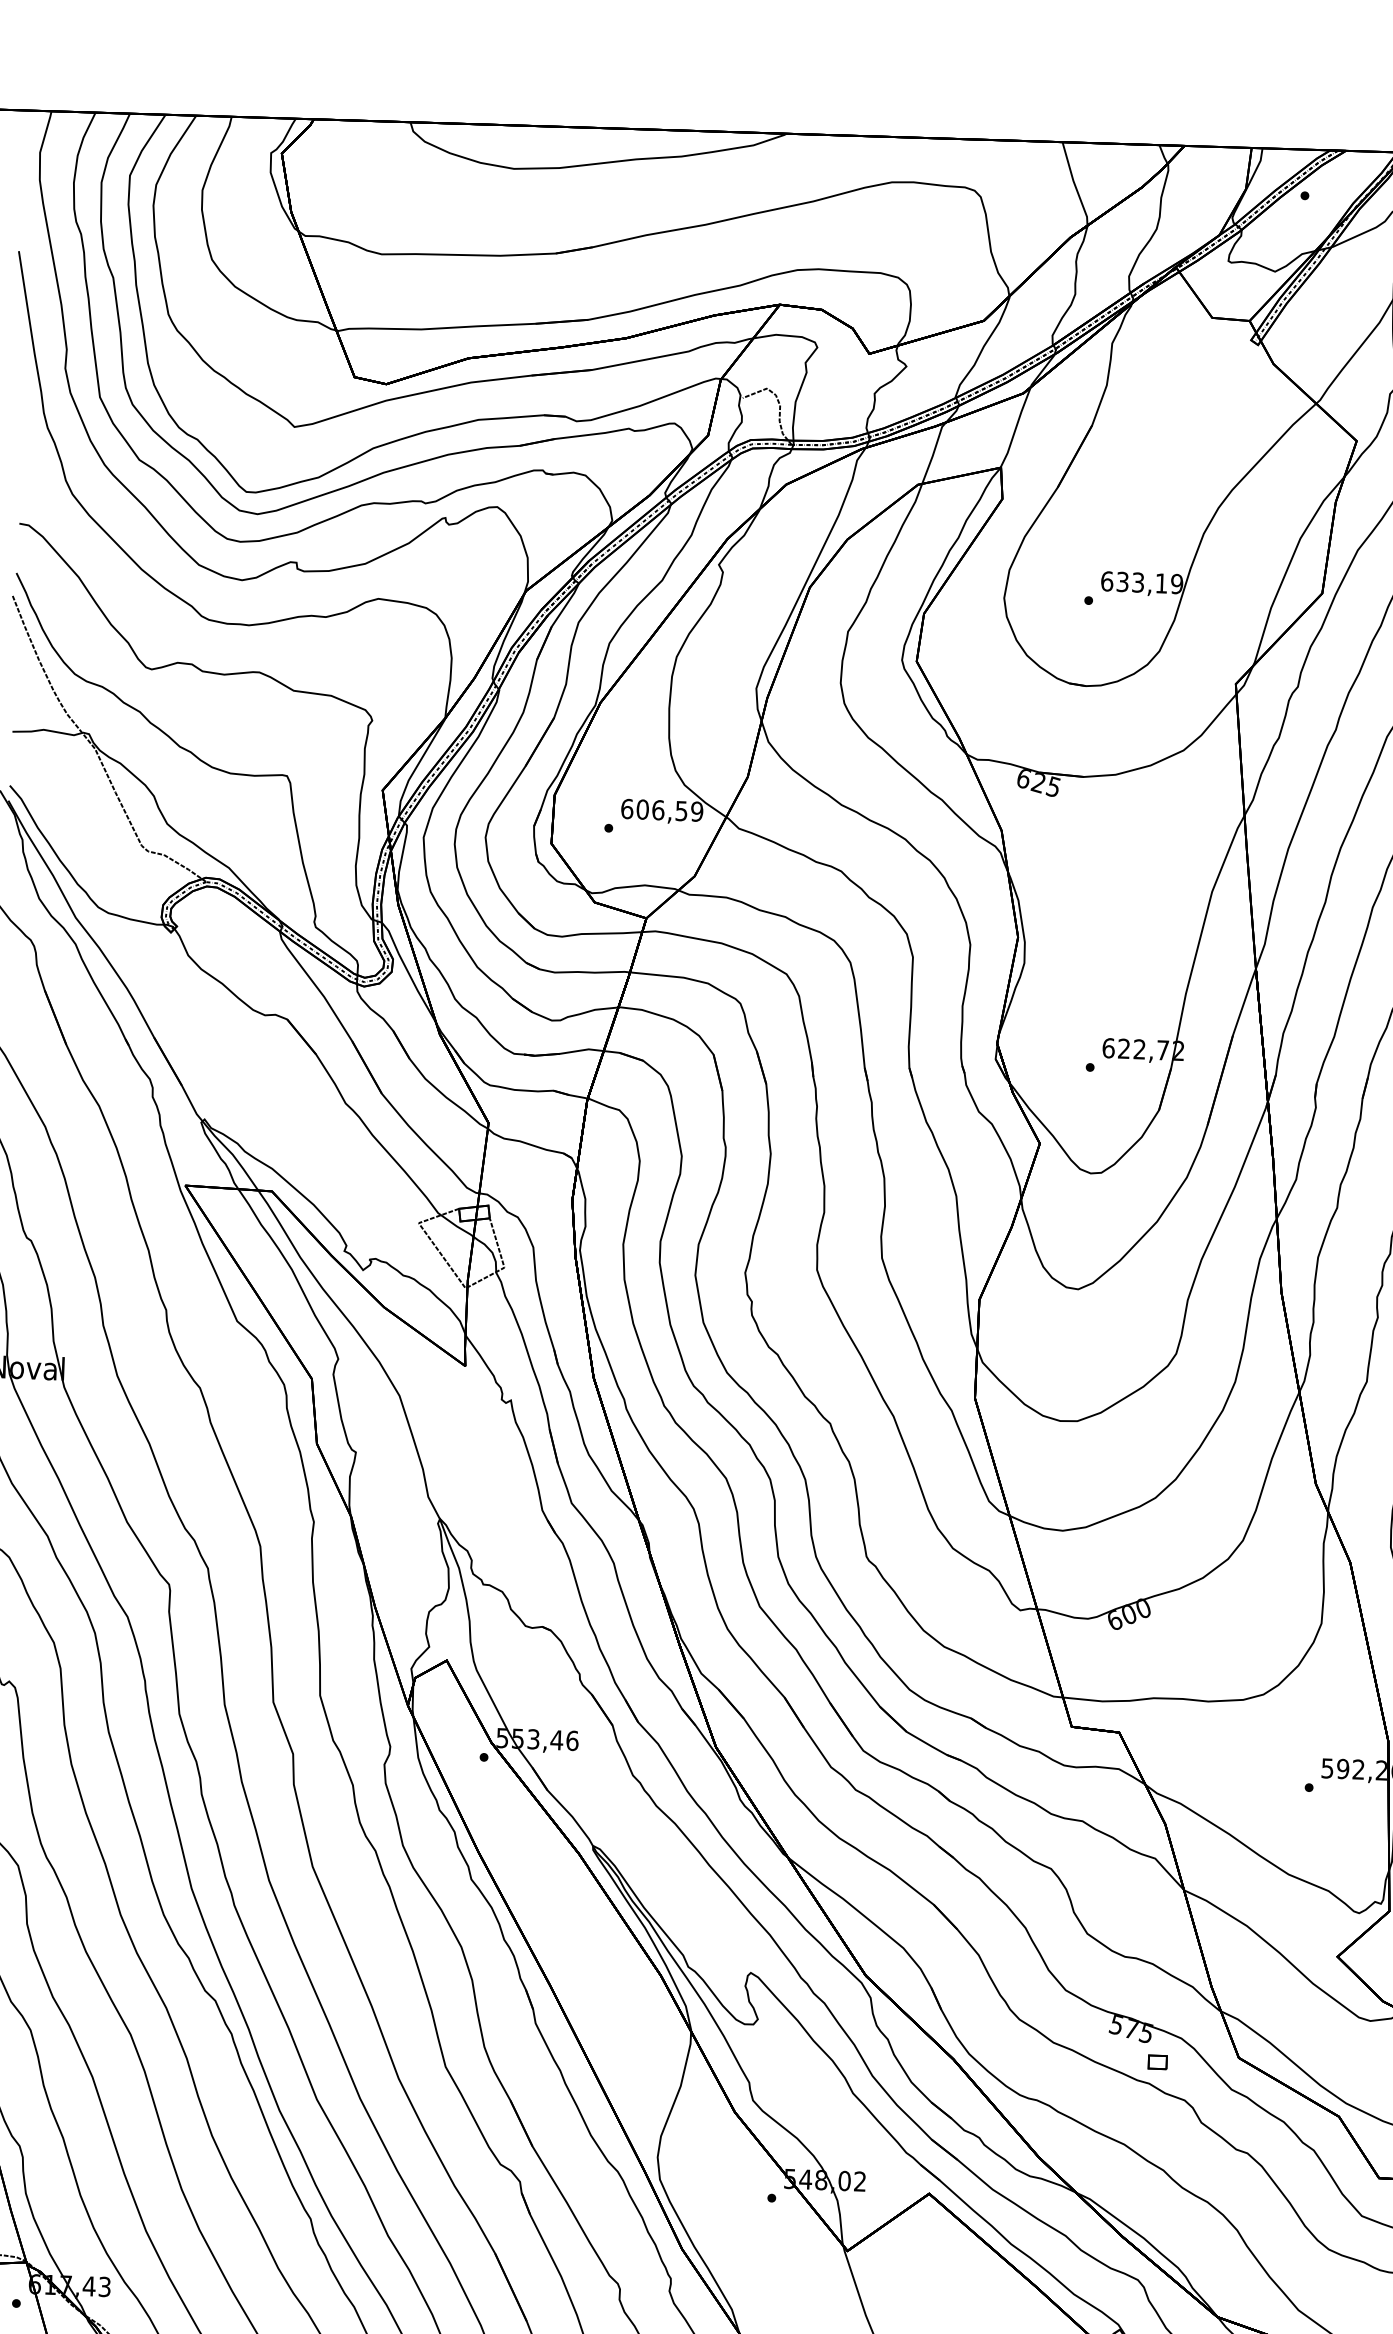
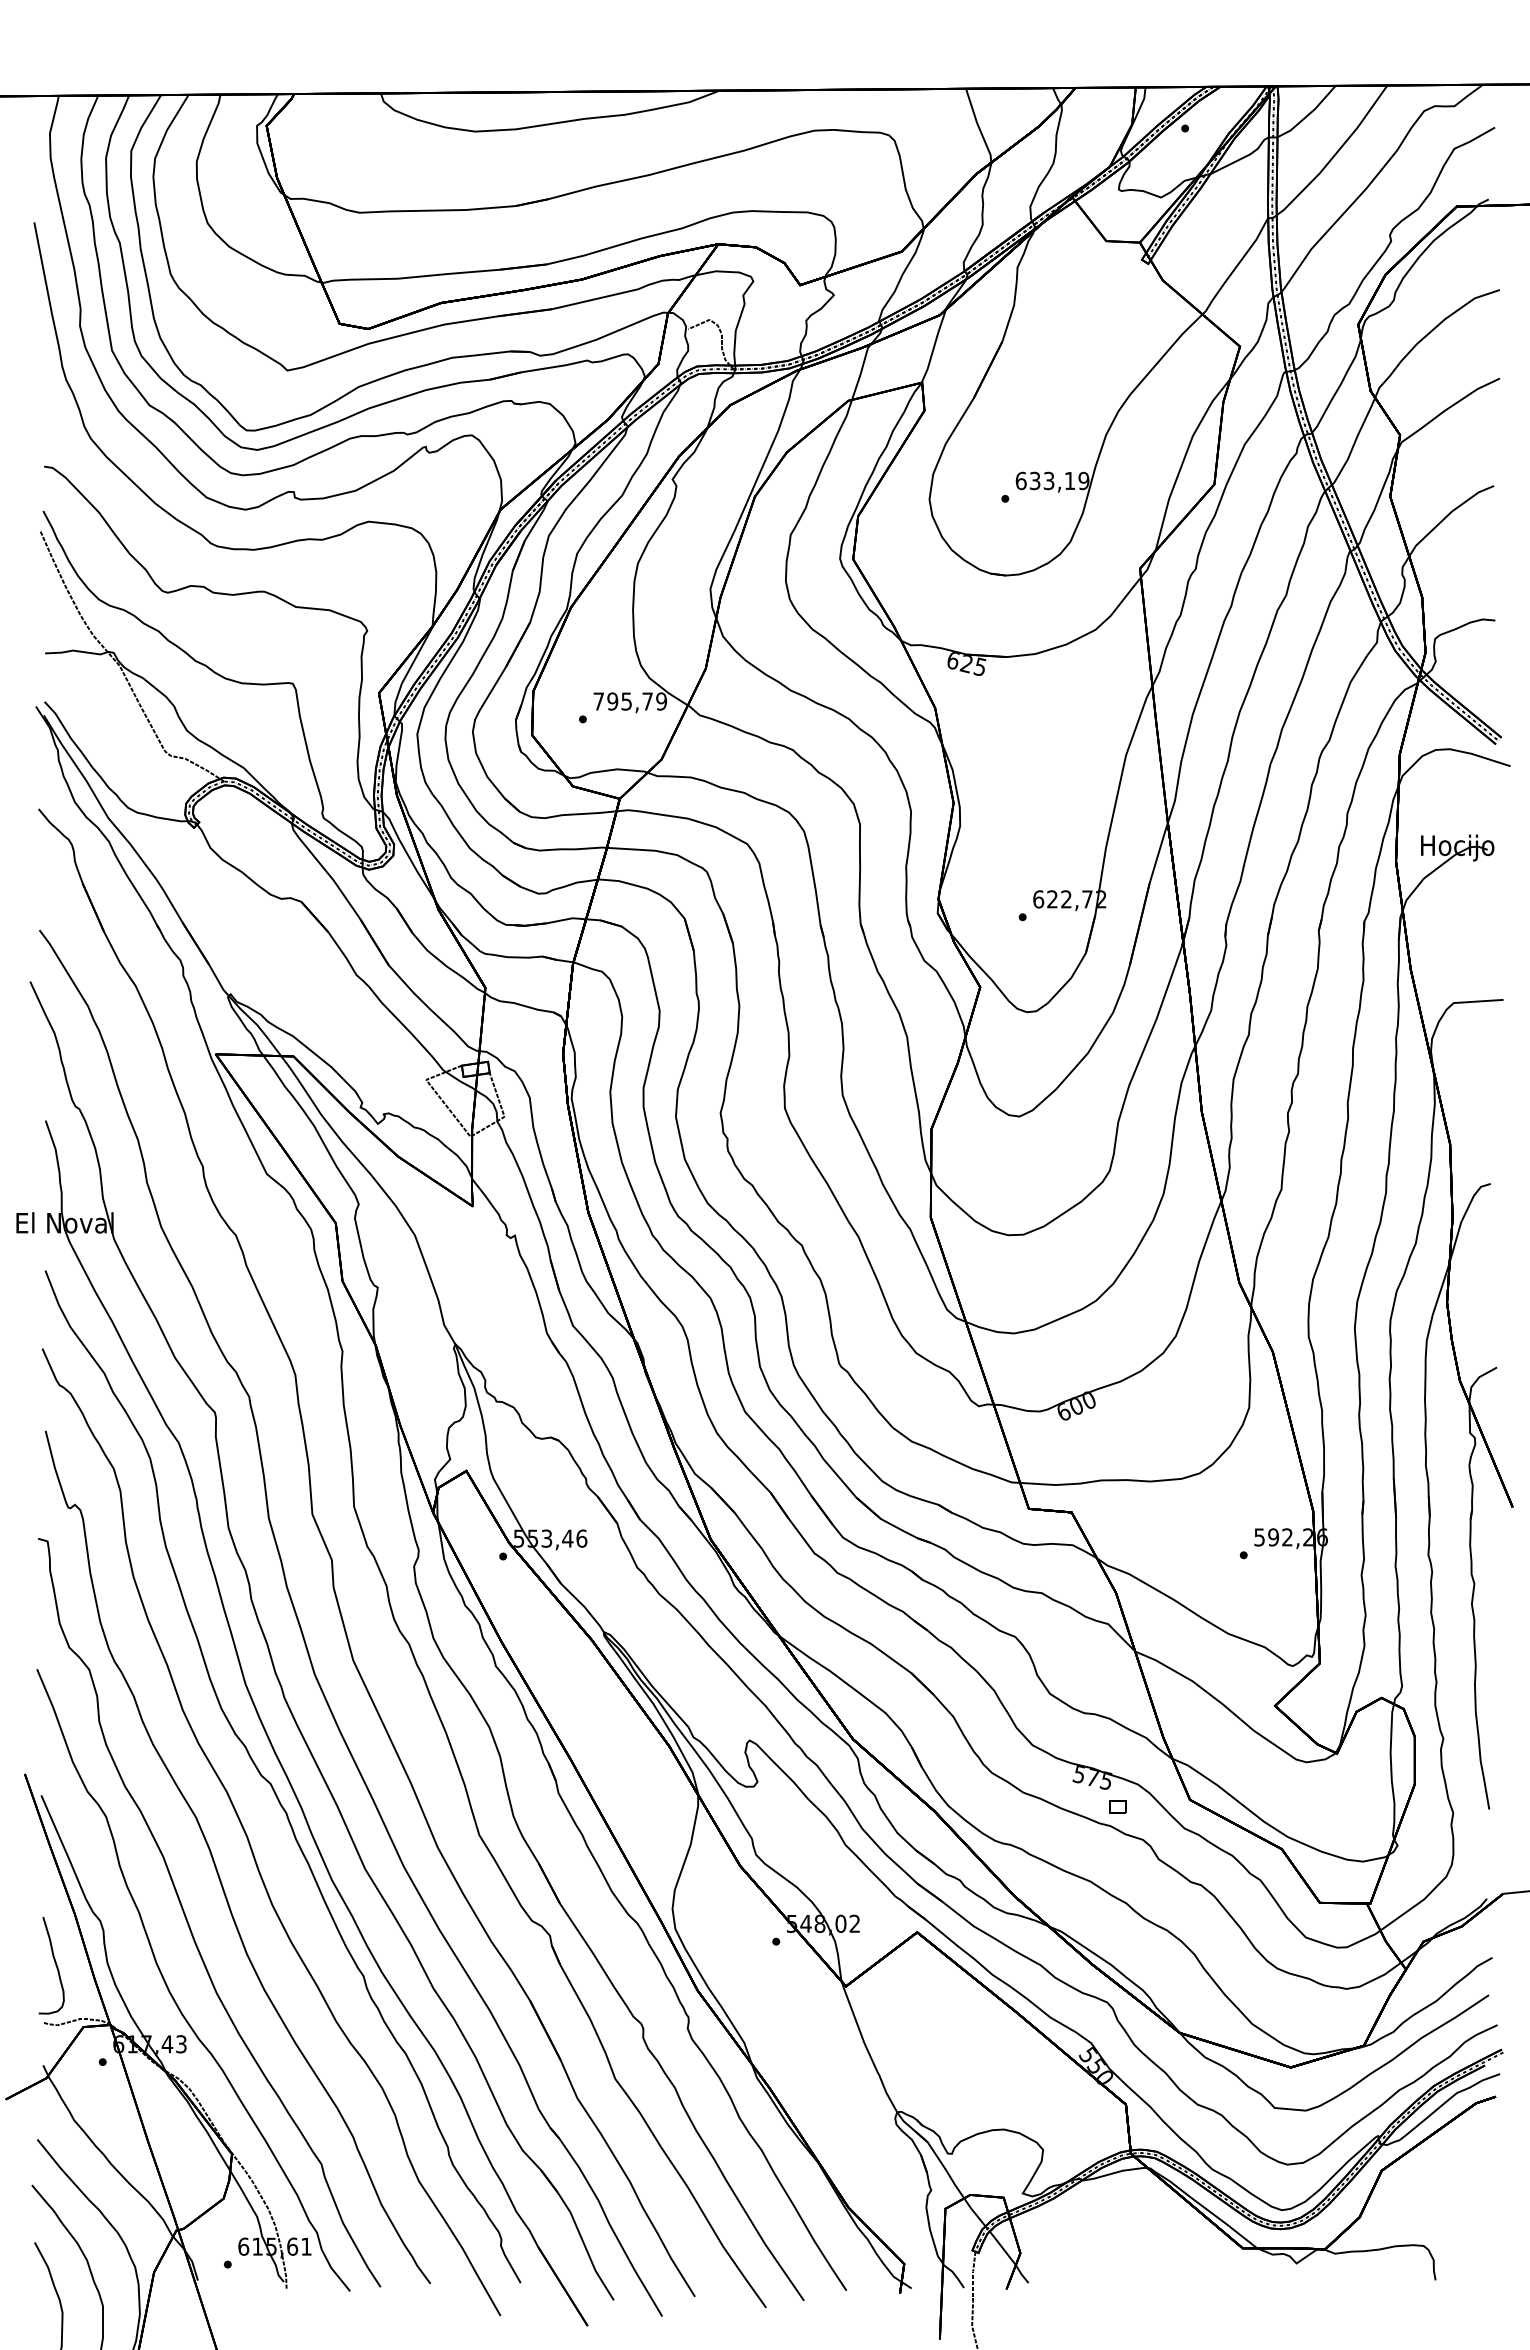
text: (653, 810) -> (622, 701), 606,59 -> 795,79

